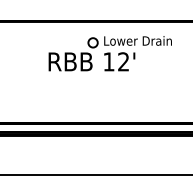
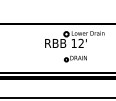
part: (111, 93) -> (75, 58), added

